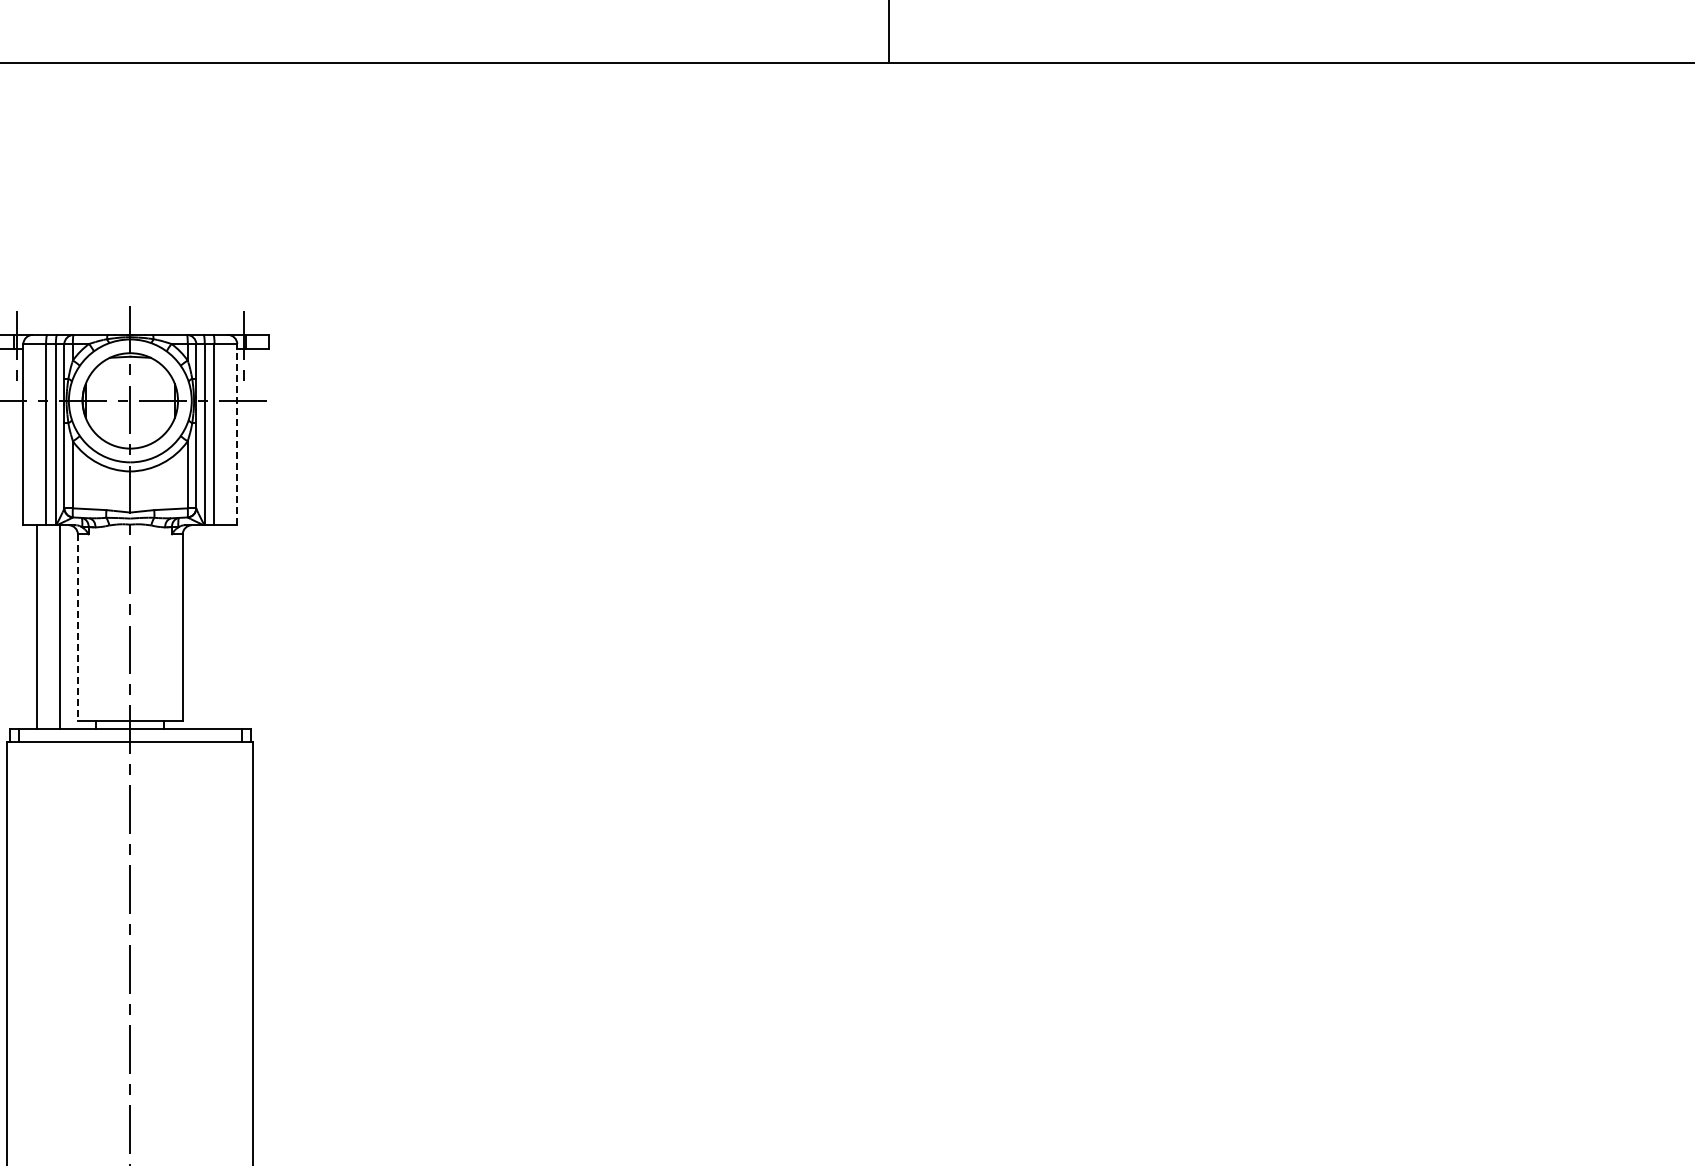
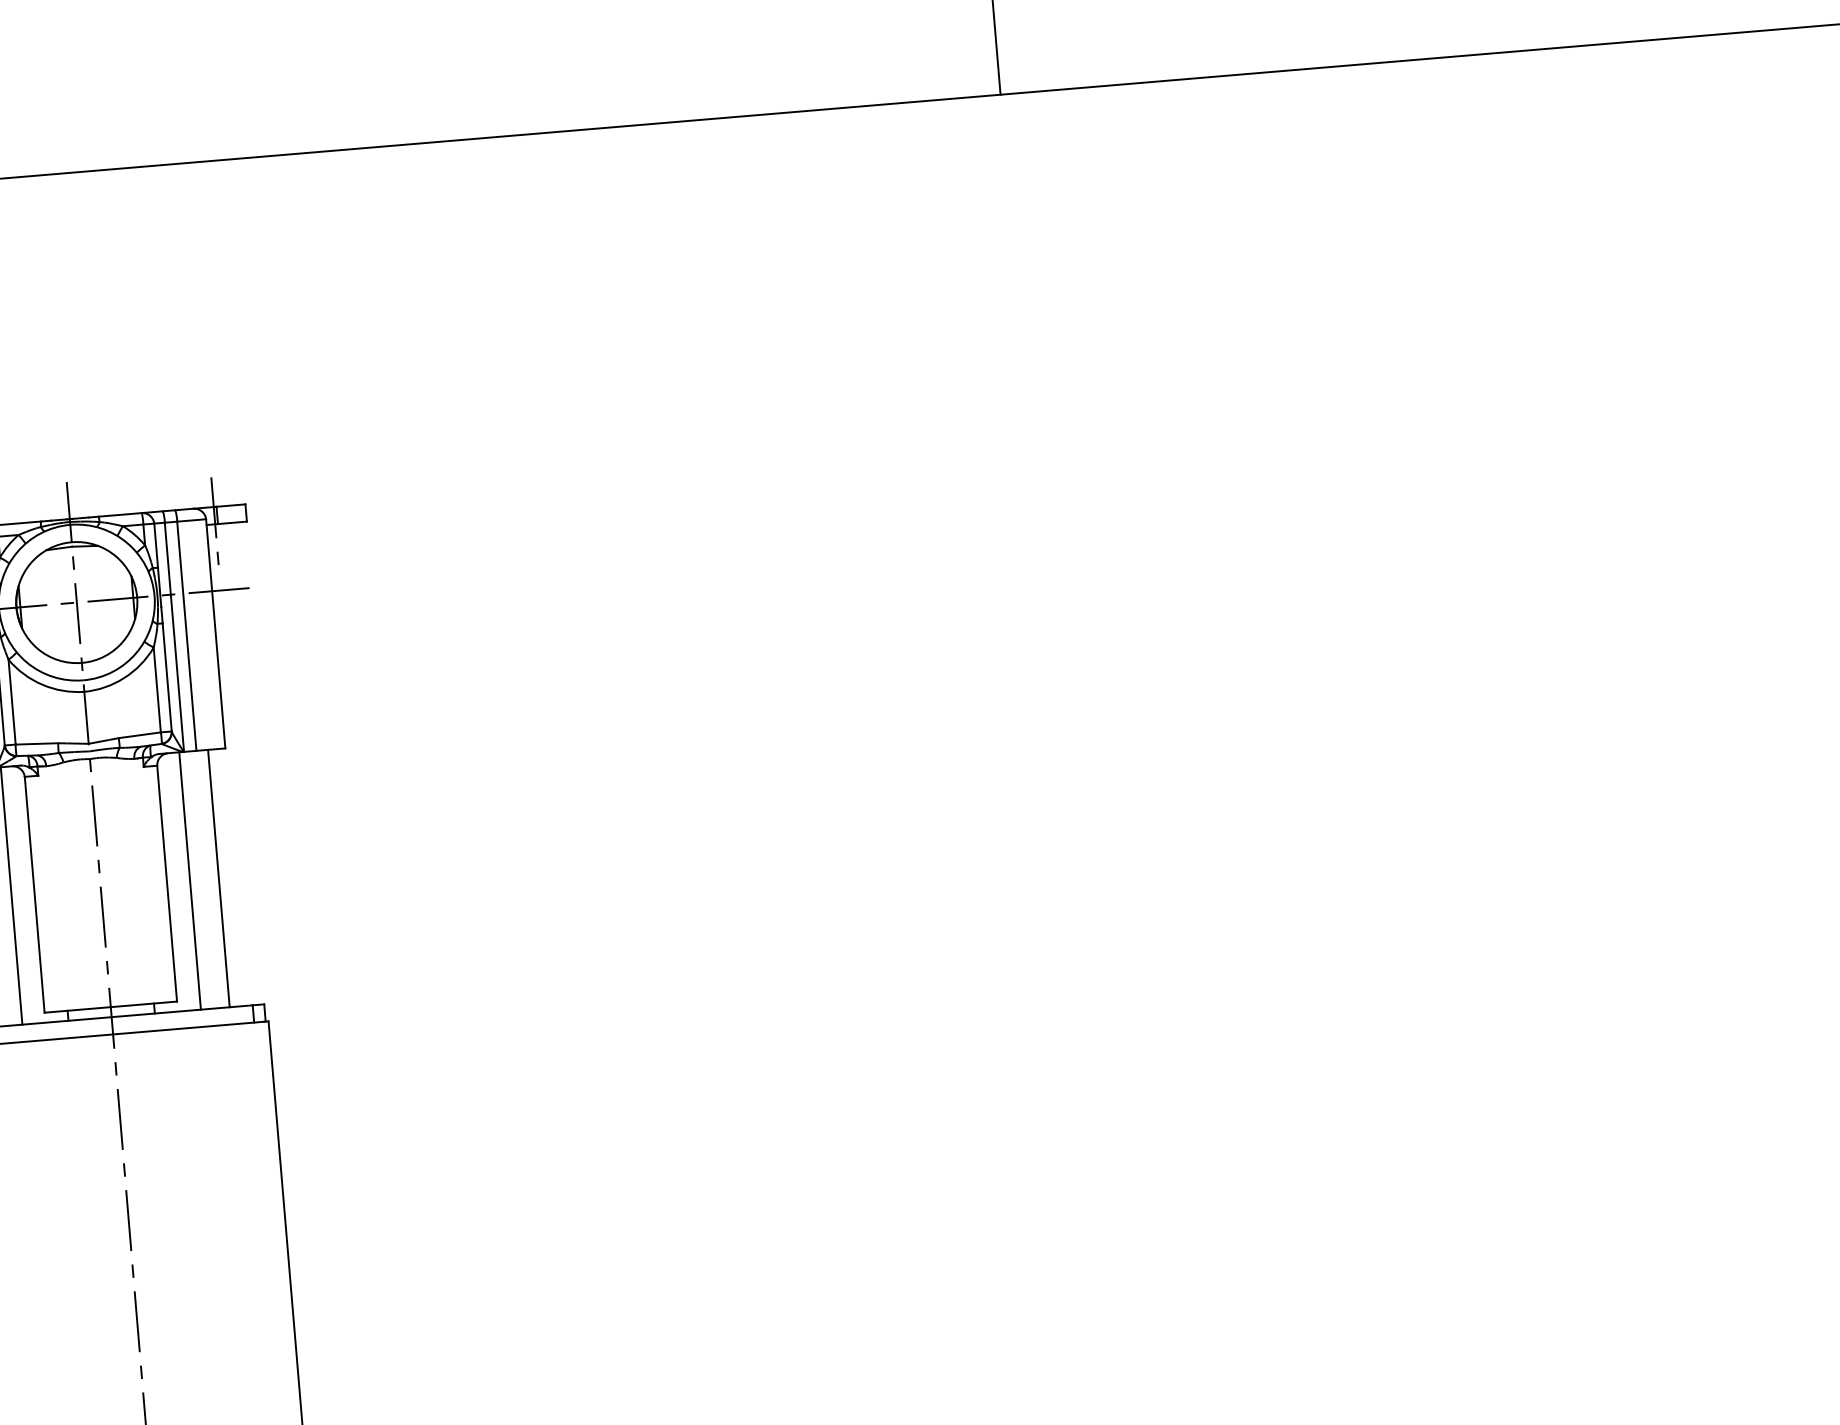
line: (237, 434) -> (215, 633), dashed -> solid
line: (200, 626) -> (189, 880), added
line: (223, 626) -> (218, 878), added
line: (77, 628) -> (34, 896), dashed -> solid

